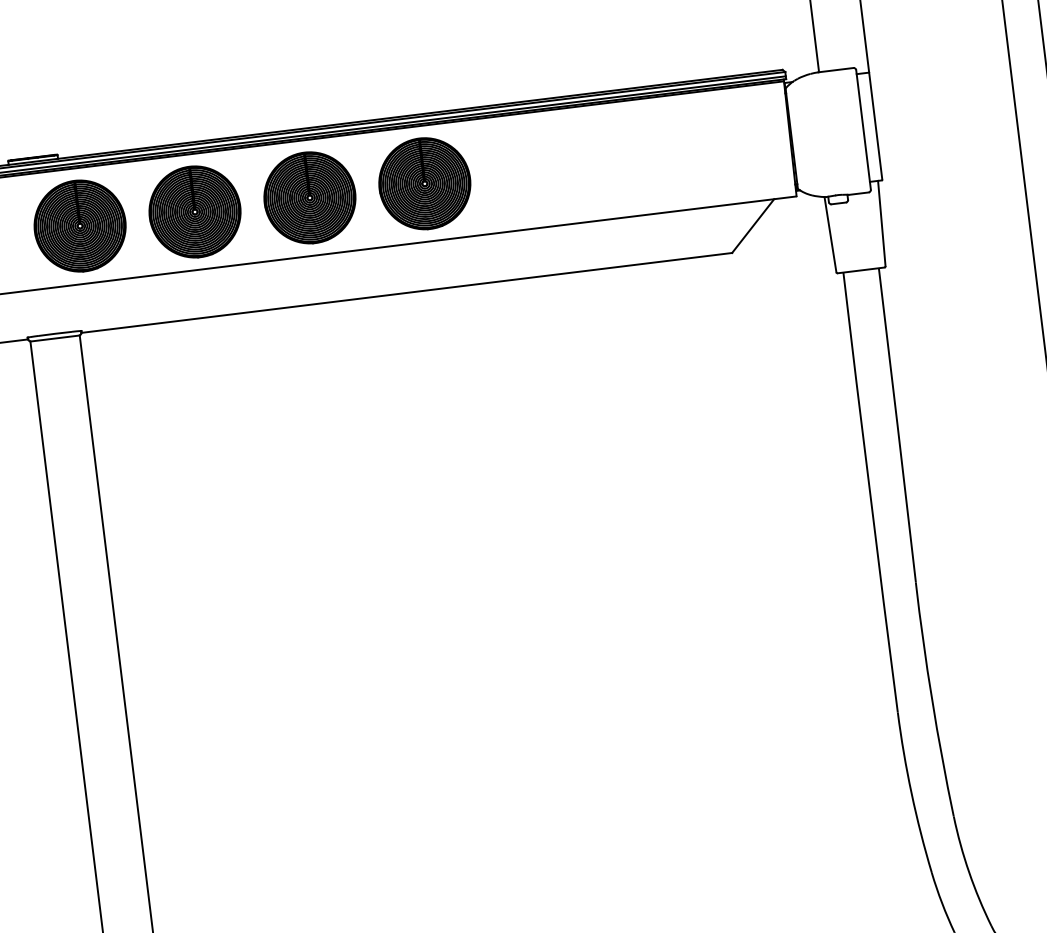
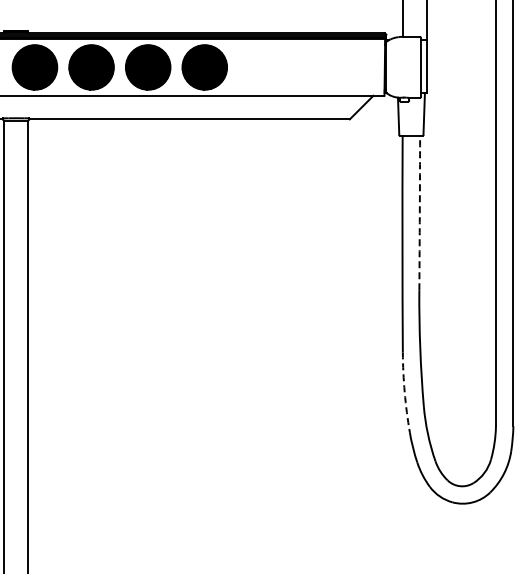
arc: (896, 424) -> (419, 212), solid -> dashed
arc: (911, 793) -> (404, 392), solid -> dashed

